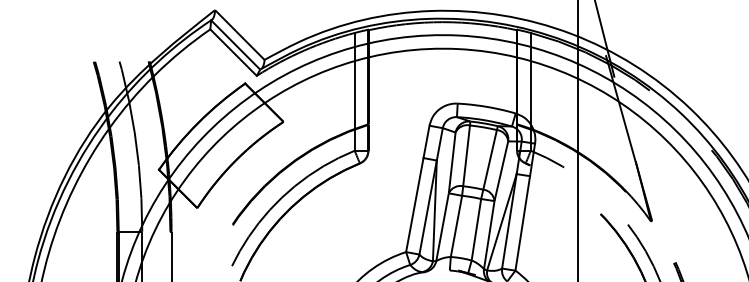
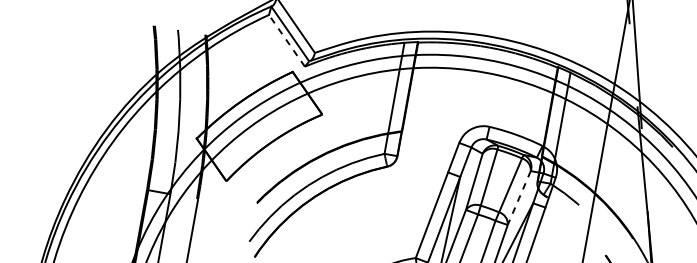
line: (233, 52) -> (286, 40), solid -> dashed
line: (501, 171) -> (519, 198), solid -> dashed

